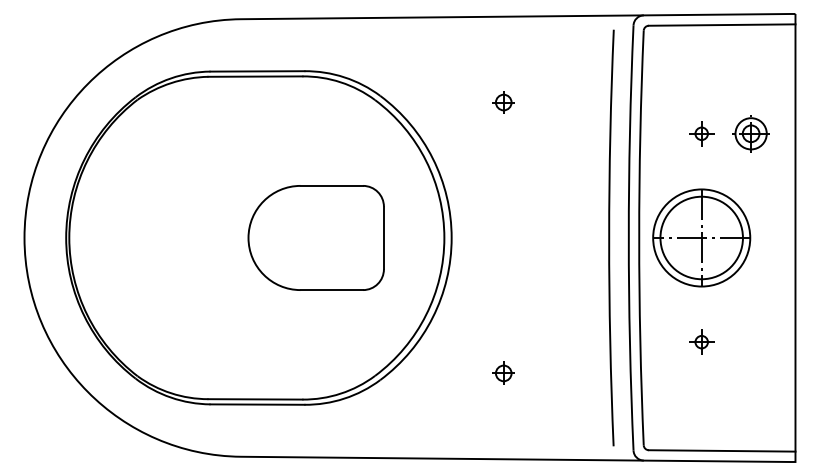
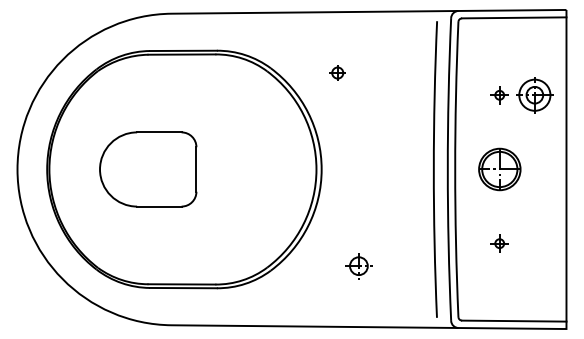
part: (503, 101) -> (337, 72), moved
part: (750, 134) -> (534, 95), size x1.4
part: (316, 238) -> (148, 169), moved
part: (701, 238) -> (499, 169), size x0.6
part: (503, 372) -> (358, 265), size x1.6

